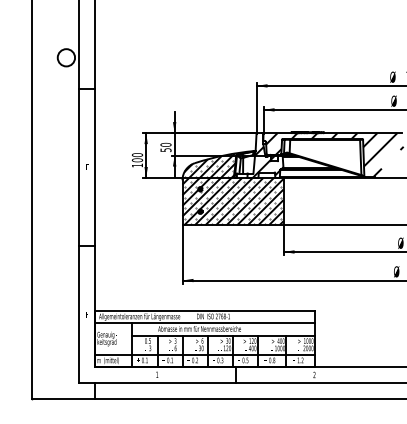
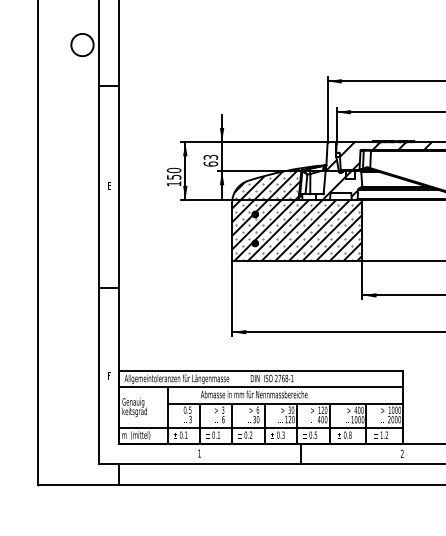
text: (165, 147) -> (210, 160), 50 -> 63
text: (136, 160) -> (172, 177), 100 -> 150

